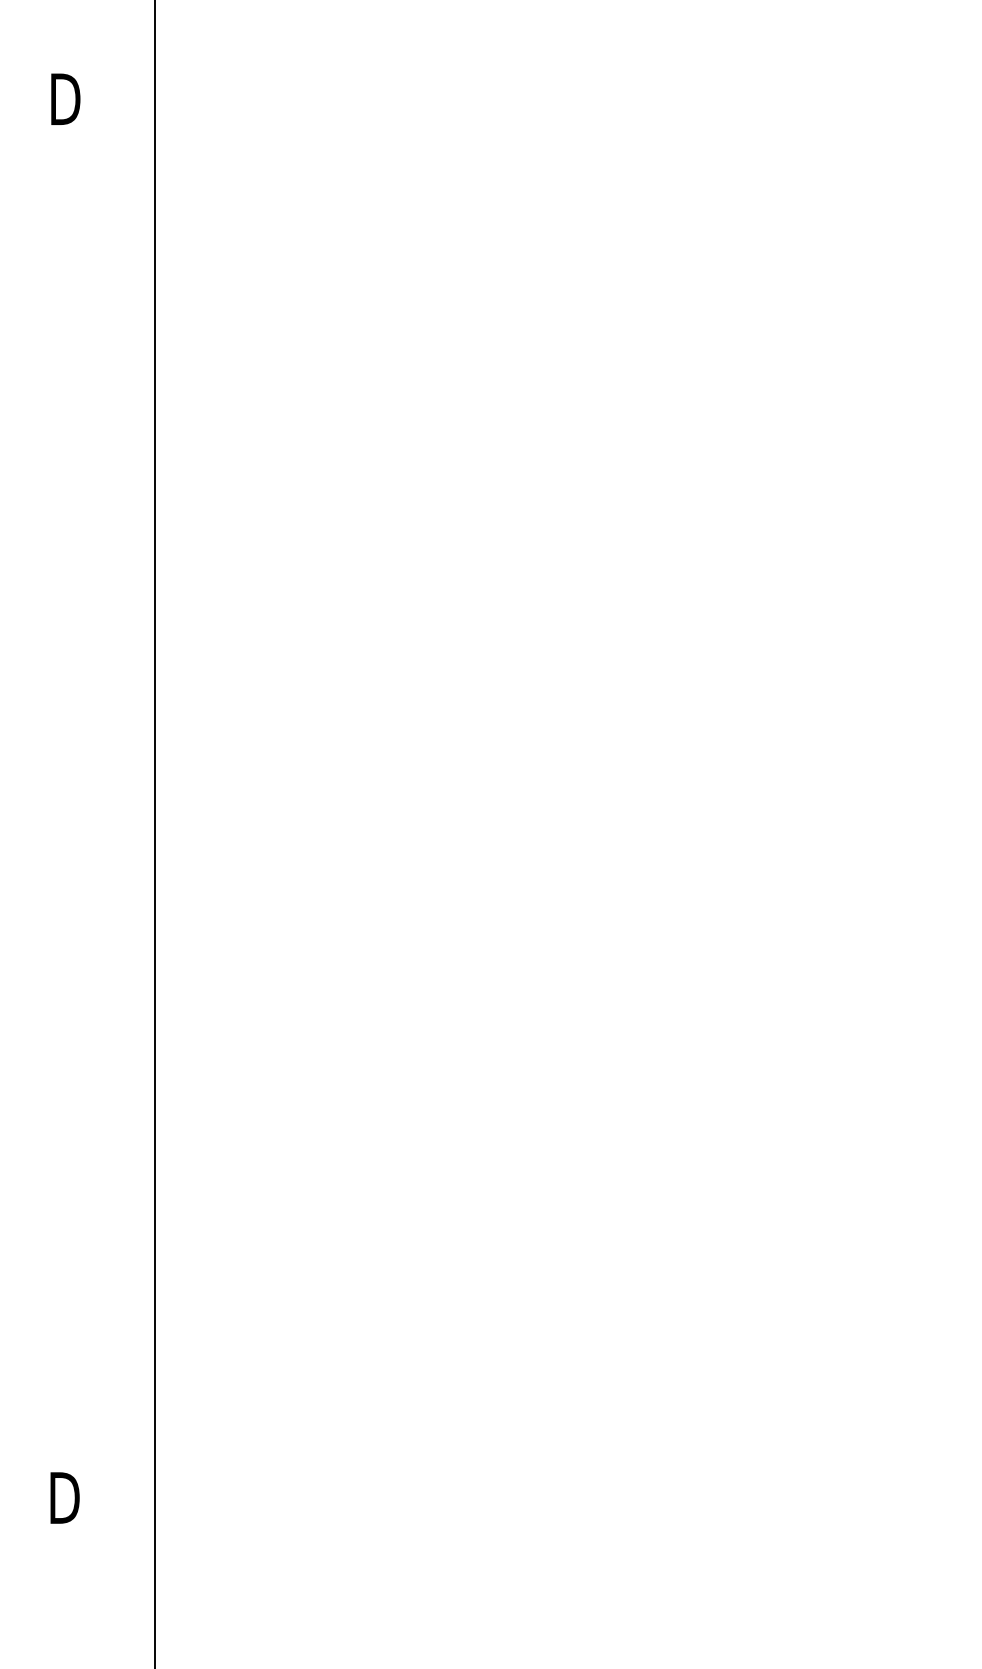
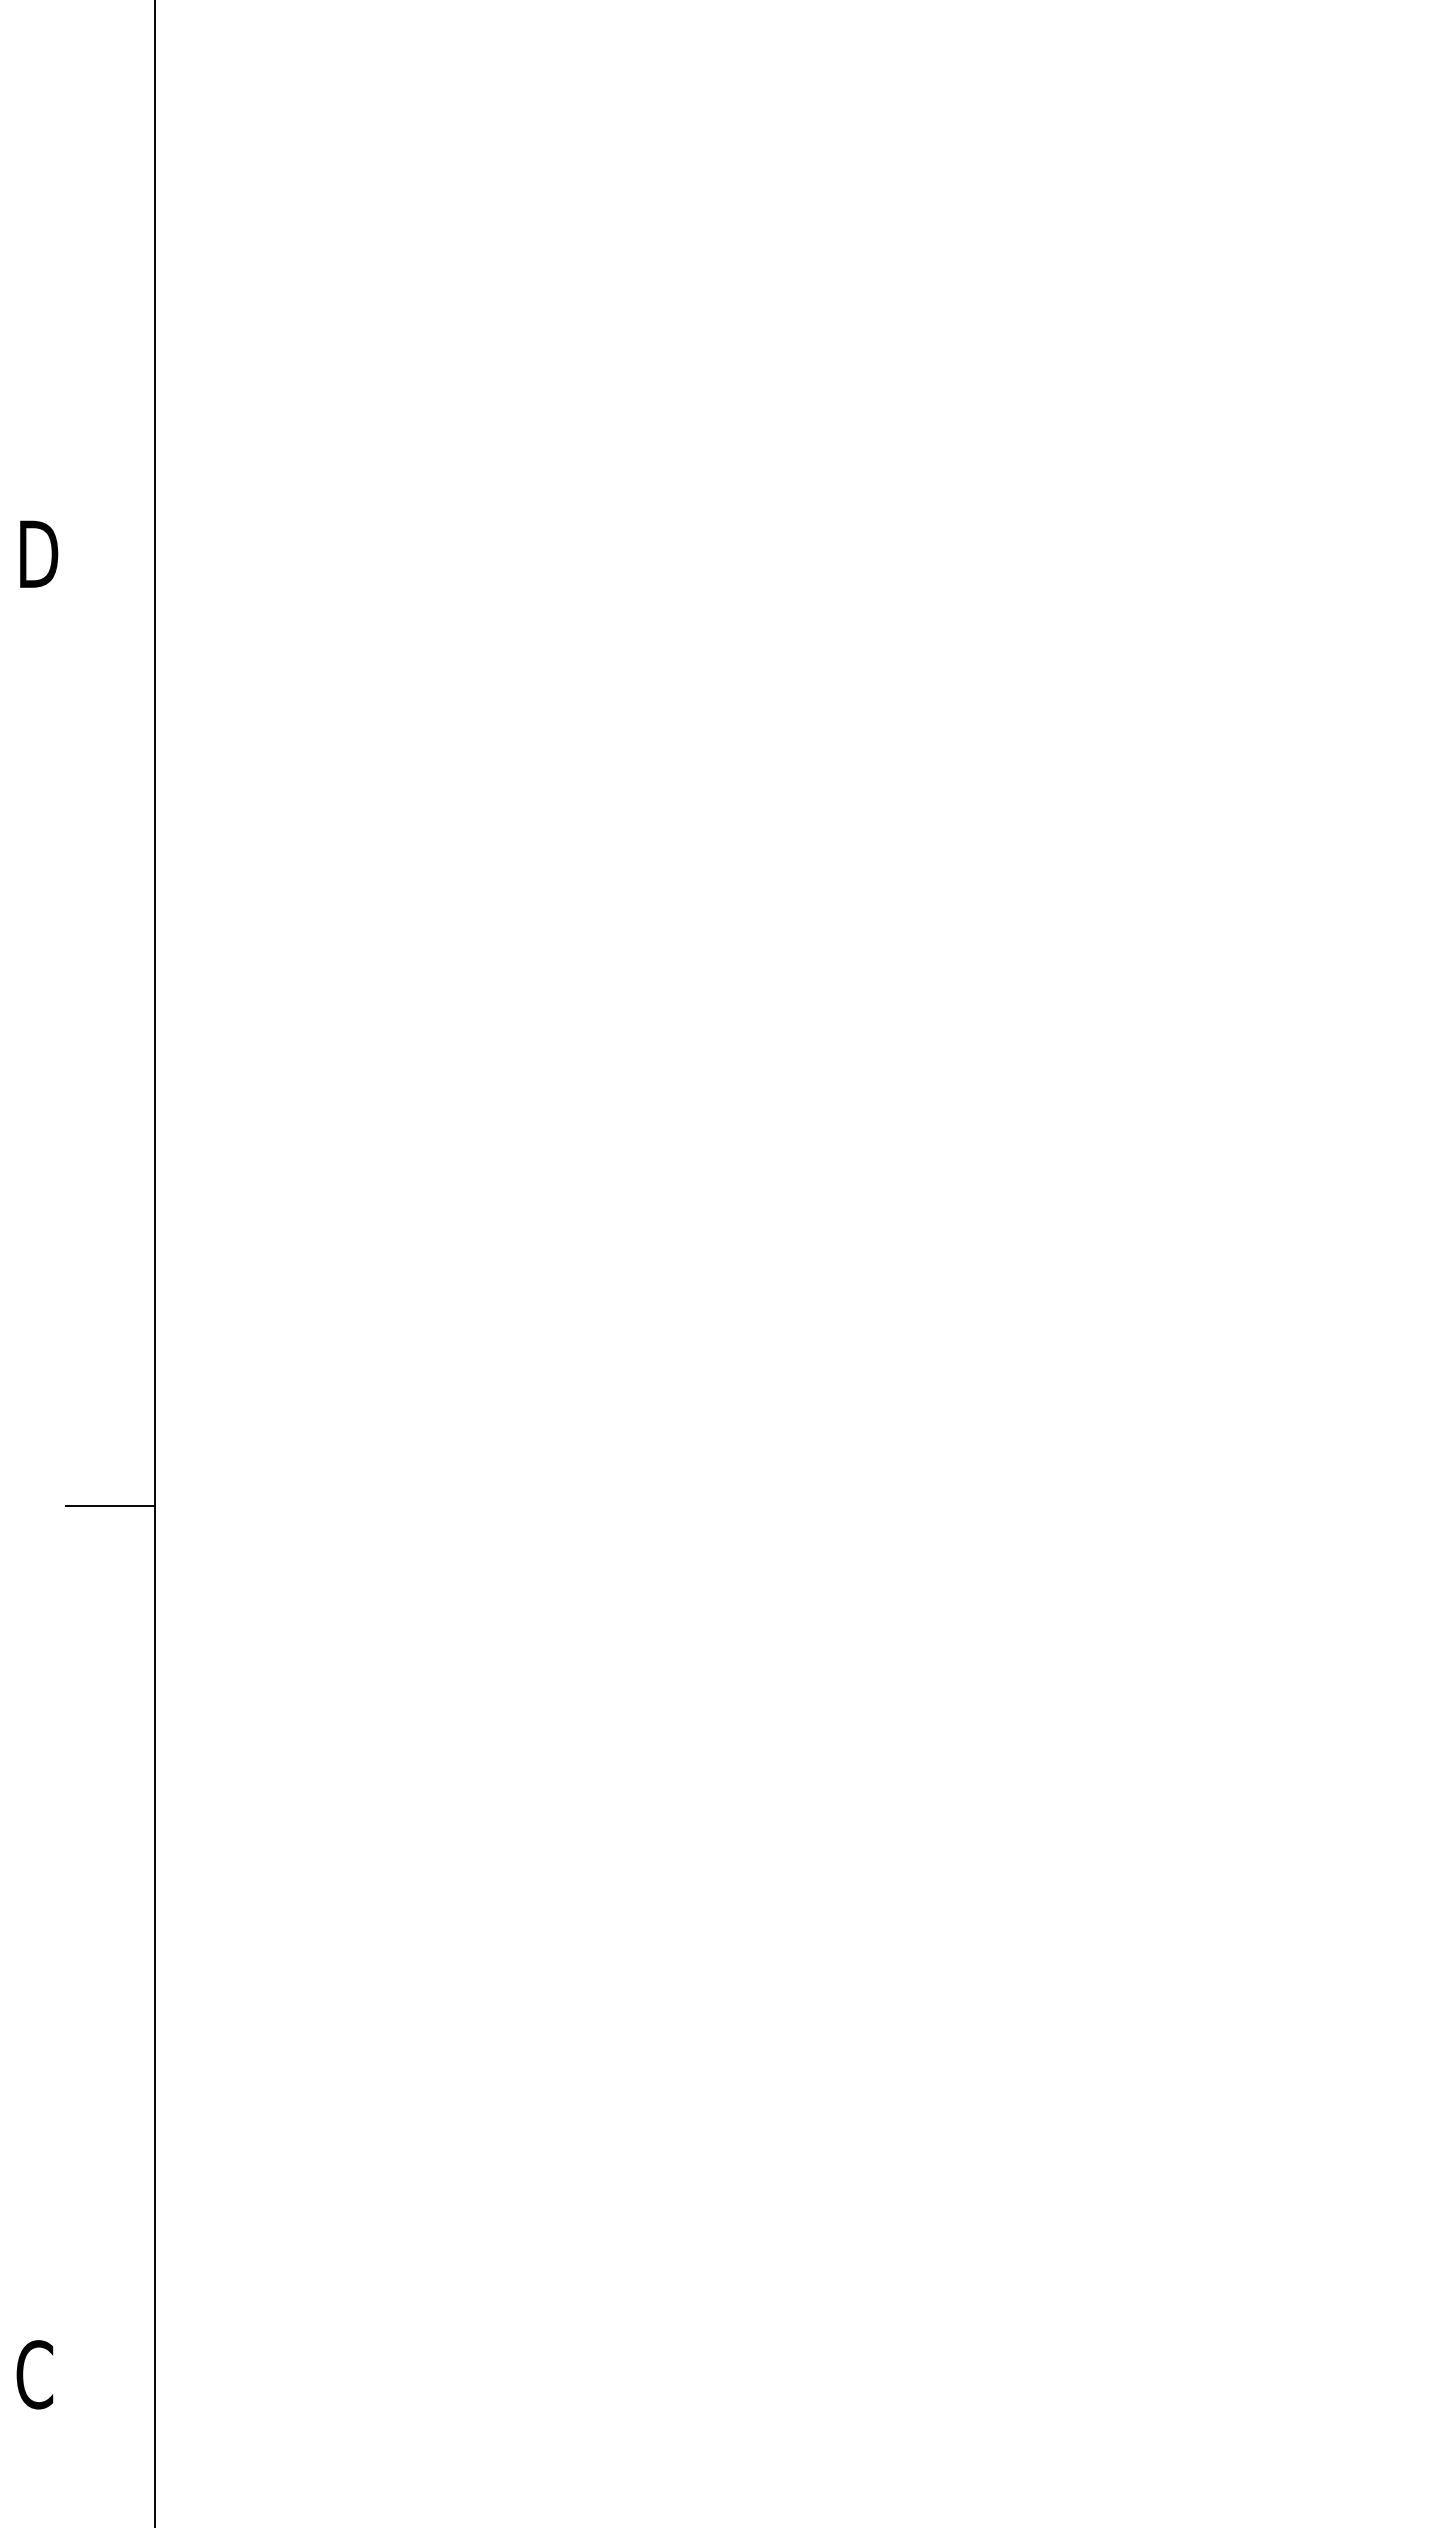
line: (120, 830) -> (110, 1505), added
text: (63, 1497) -> (36, 2374), D -> C

